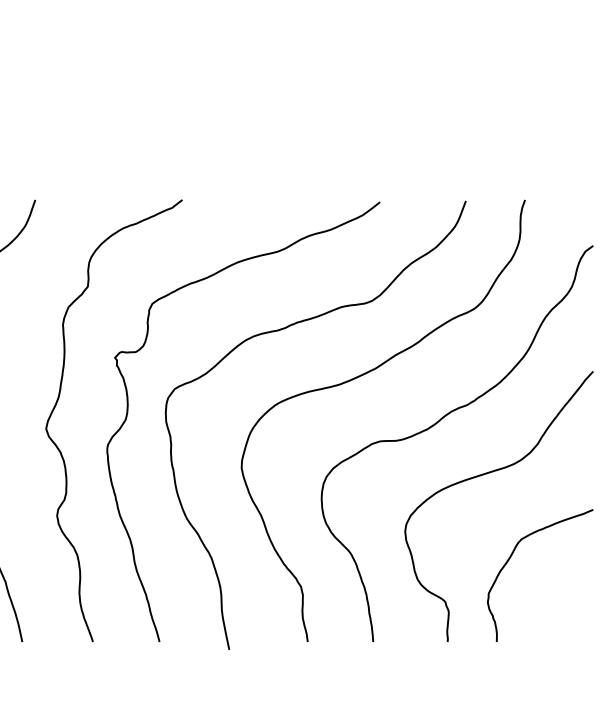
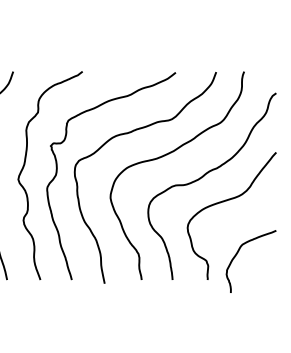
curve: (510, 560) -> (237, 254), moved

